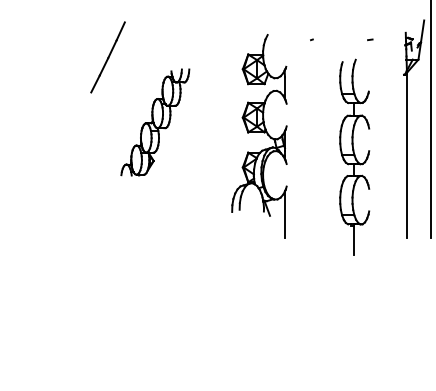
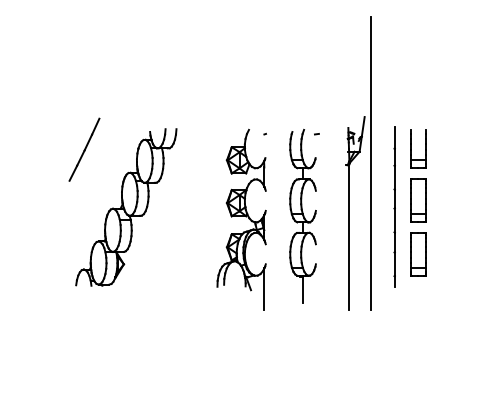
part: (155, 122) -> (126, 207), size x1.67
part: (259, 136) -> (241, 219), moved
part: (354, 156) -> (302, 215), moved

